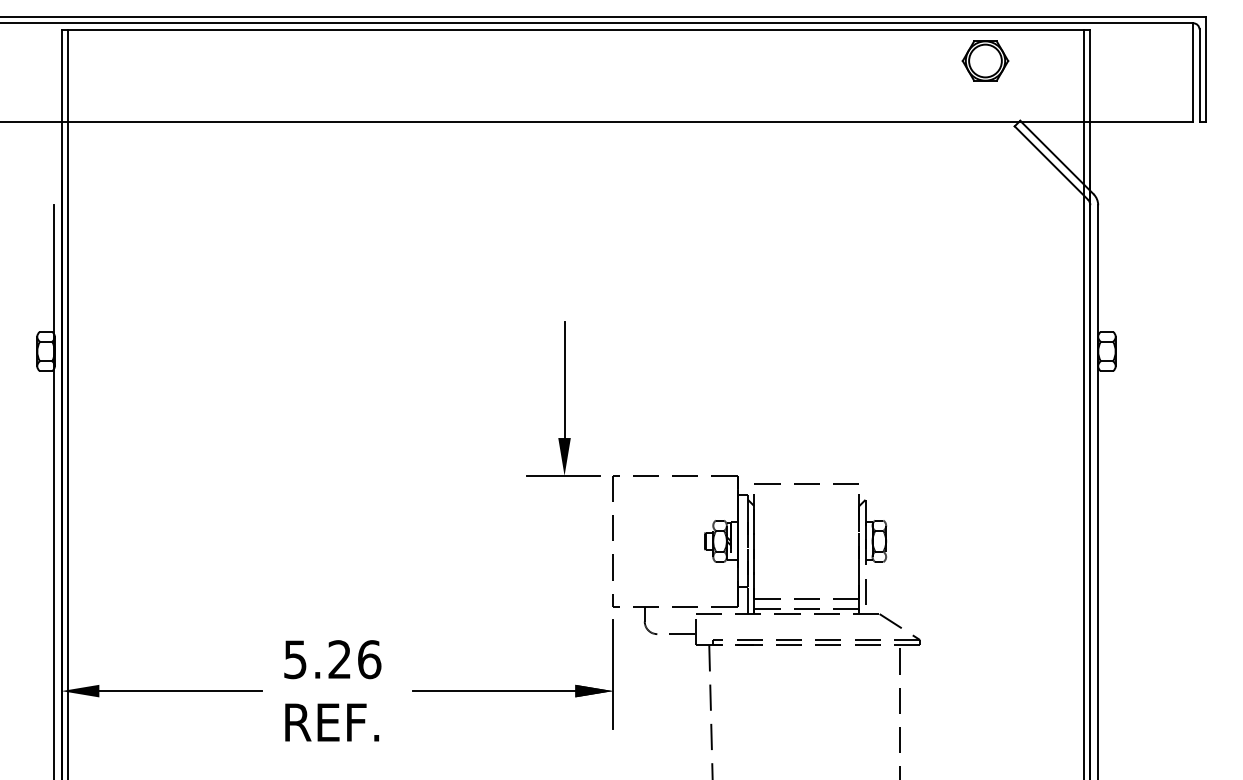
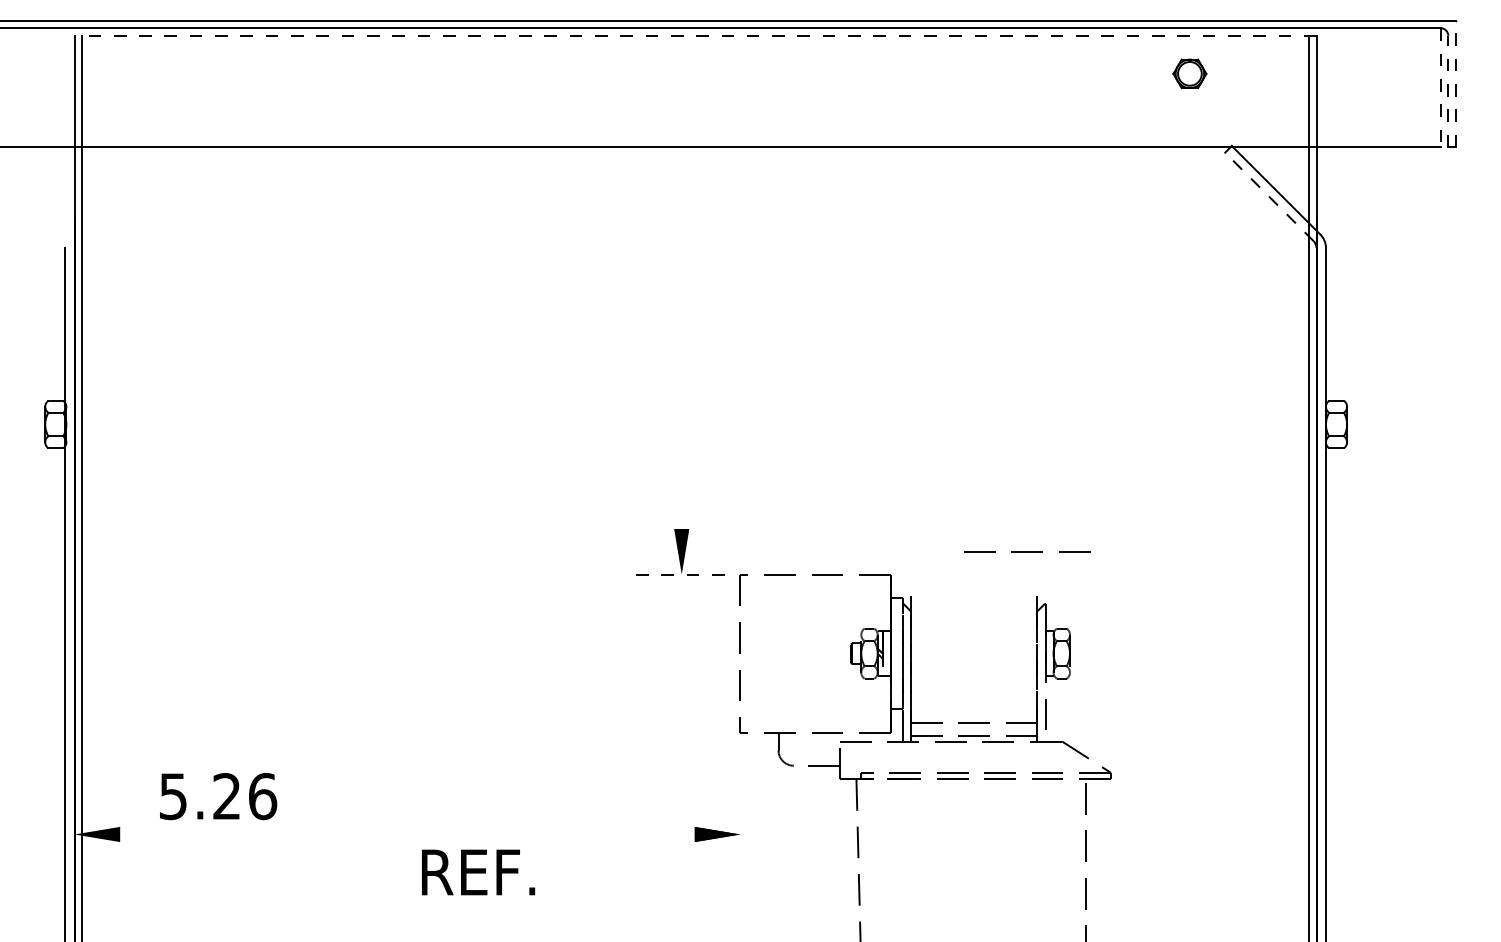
line: (575, 29) -> (694, 35), solid -> dashed
part: (985, 60) -> (1189, 73), size x0.6
line: (1205, 69) -> (1455, 84), solid -> dashed
line: (1193, 73) -> (1441, 88), solid -> dashed
line: (1199, 75) -> (1448, 91), solid -> dashed
line: (1051, 163) -> (1269, 197), solid -> dashed
line: (564, 379) -> (681, 458), removed
line: (563, 475) -> (680, 574), solid -> dashed
line: (806, 483) -> (1026, 551), moved
text: (332, 659) -> (218, 796), moved
line: (613, 673) -> (740, 813), removed
line: (180, 691) -> (218, 834), removed
line: (493, 691) -> (595, 834), removed
text: (332, 722) -> (478, 872), moved

